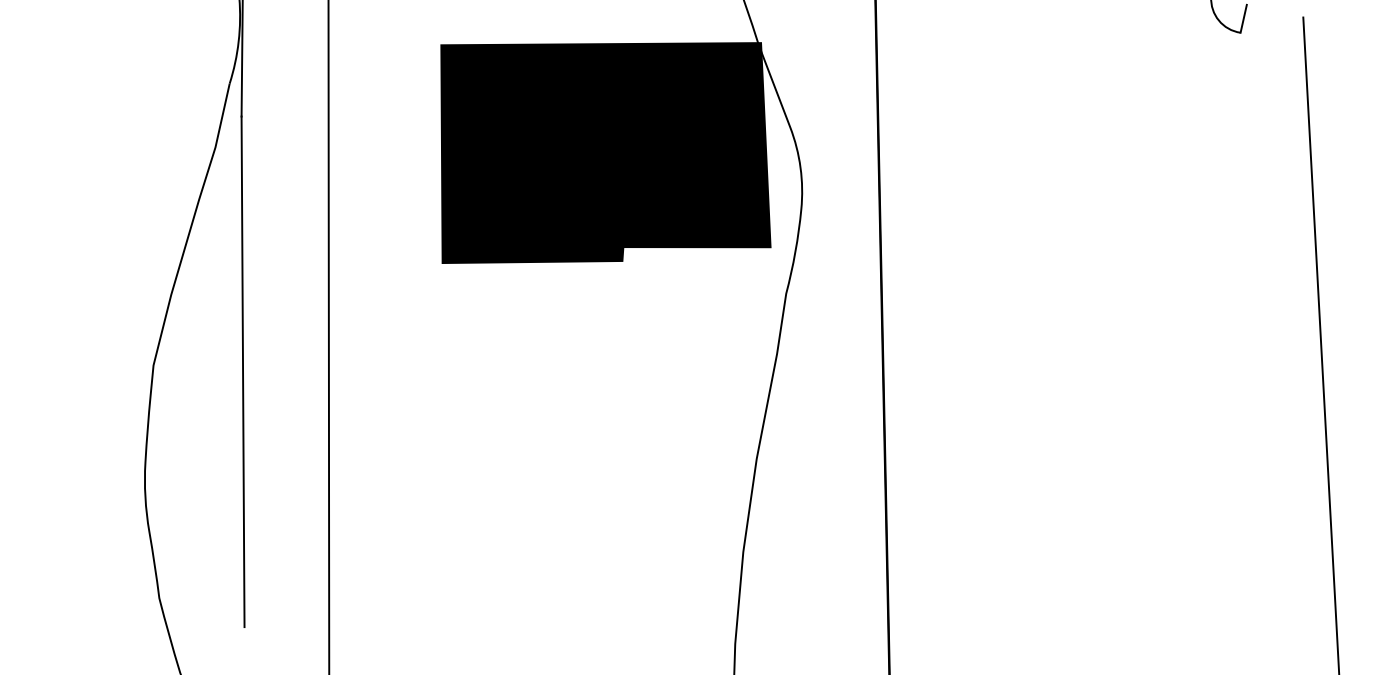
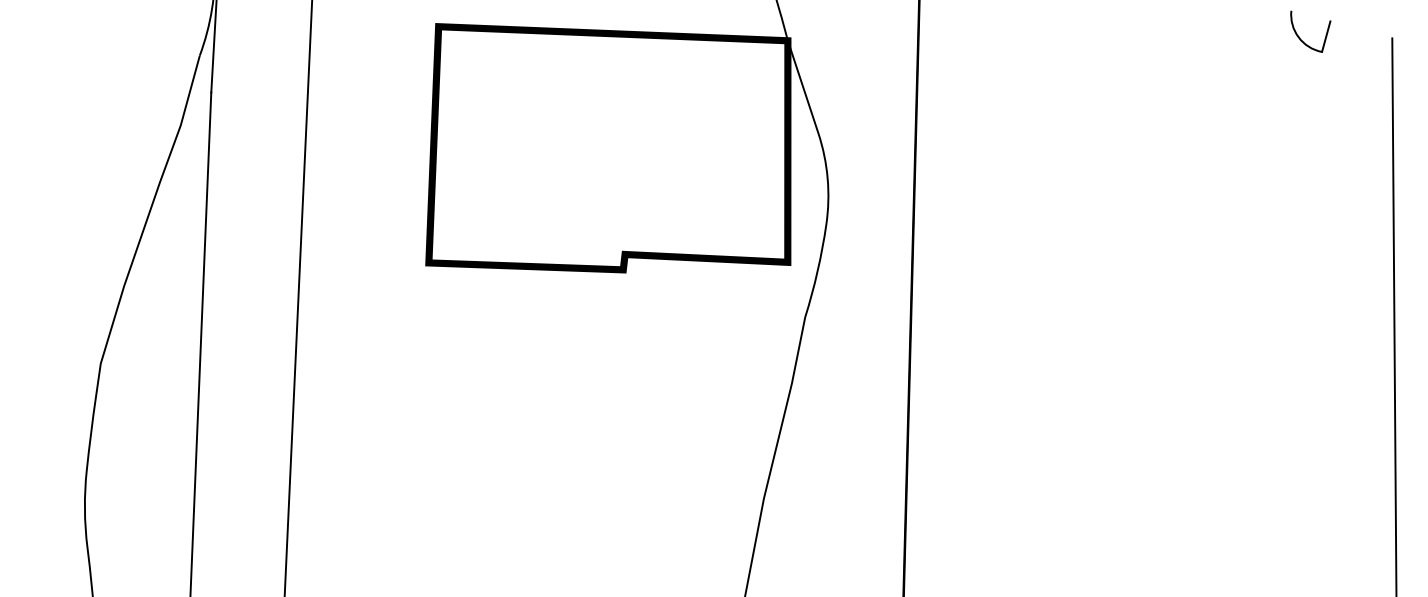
hatch: (605, 152) -> (612, 151), removed

